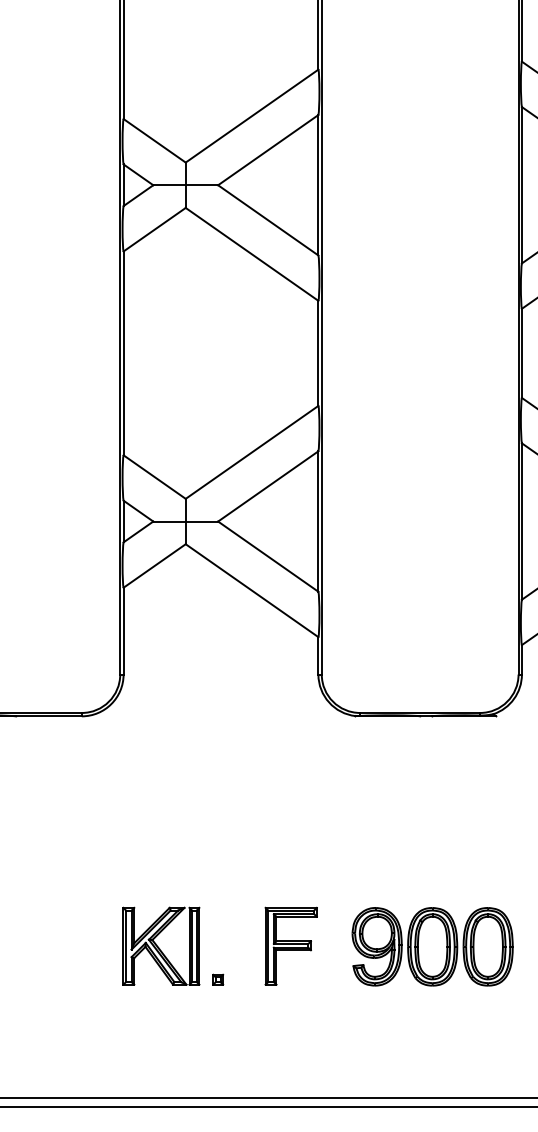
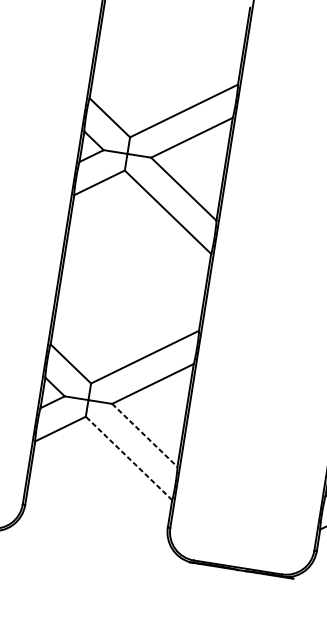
line: (268, 556) -> (145, 435), solid -> dashed
line: (252, 590) -> (129, 458), solid -> dashed

